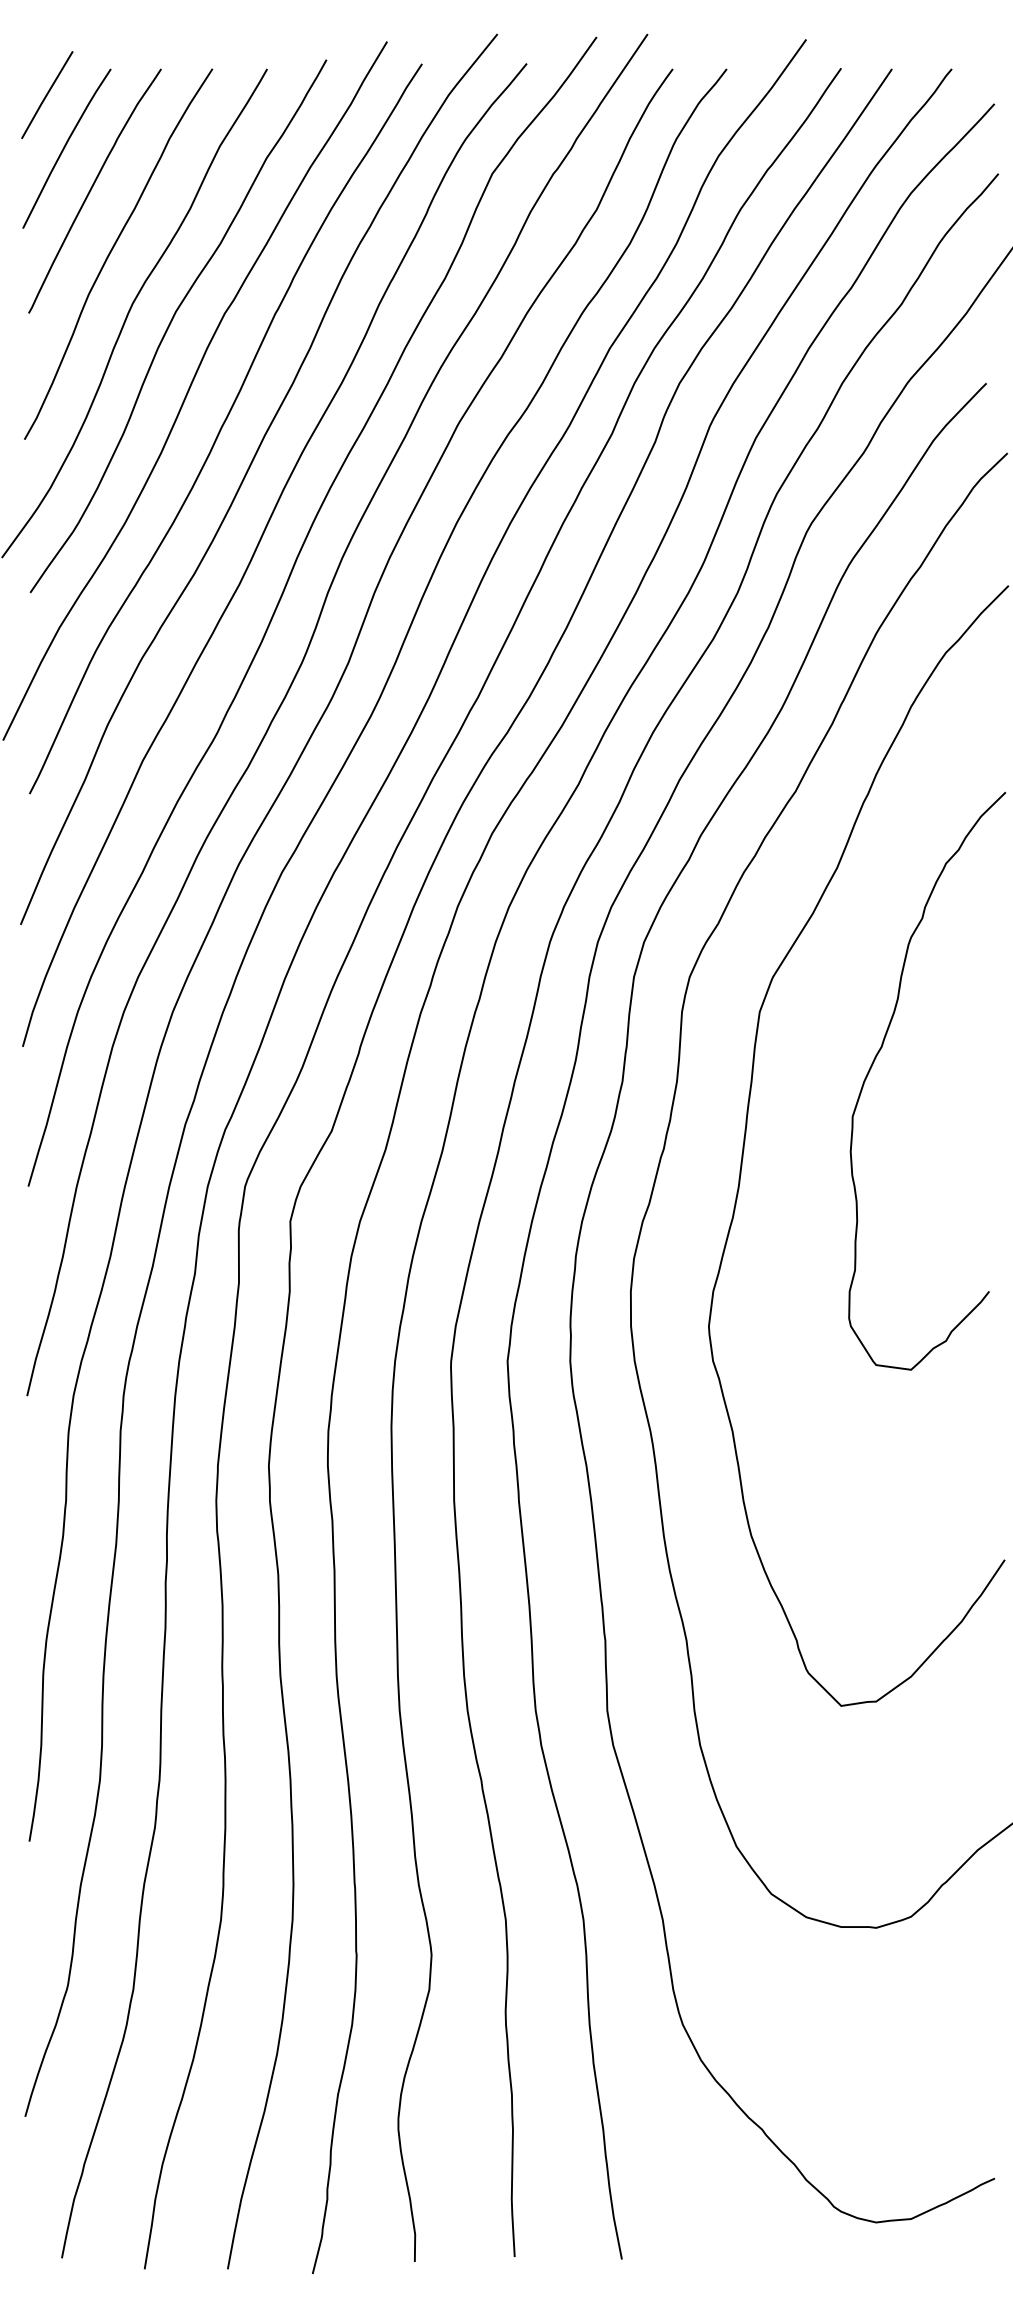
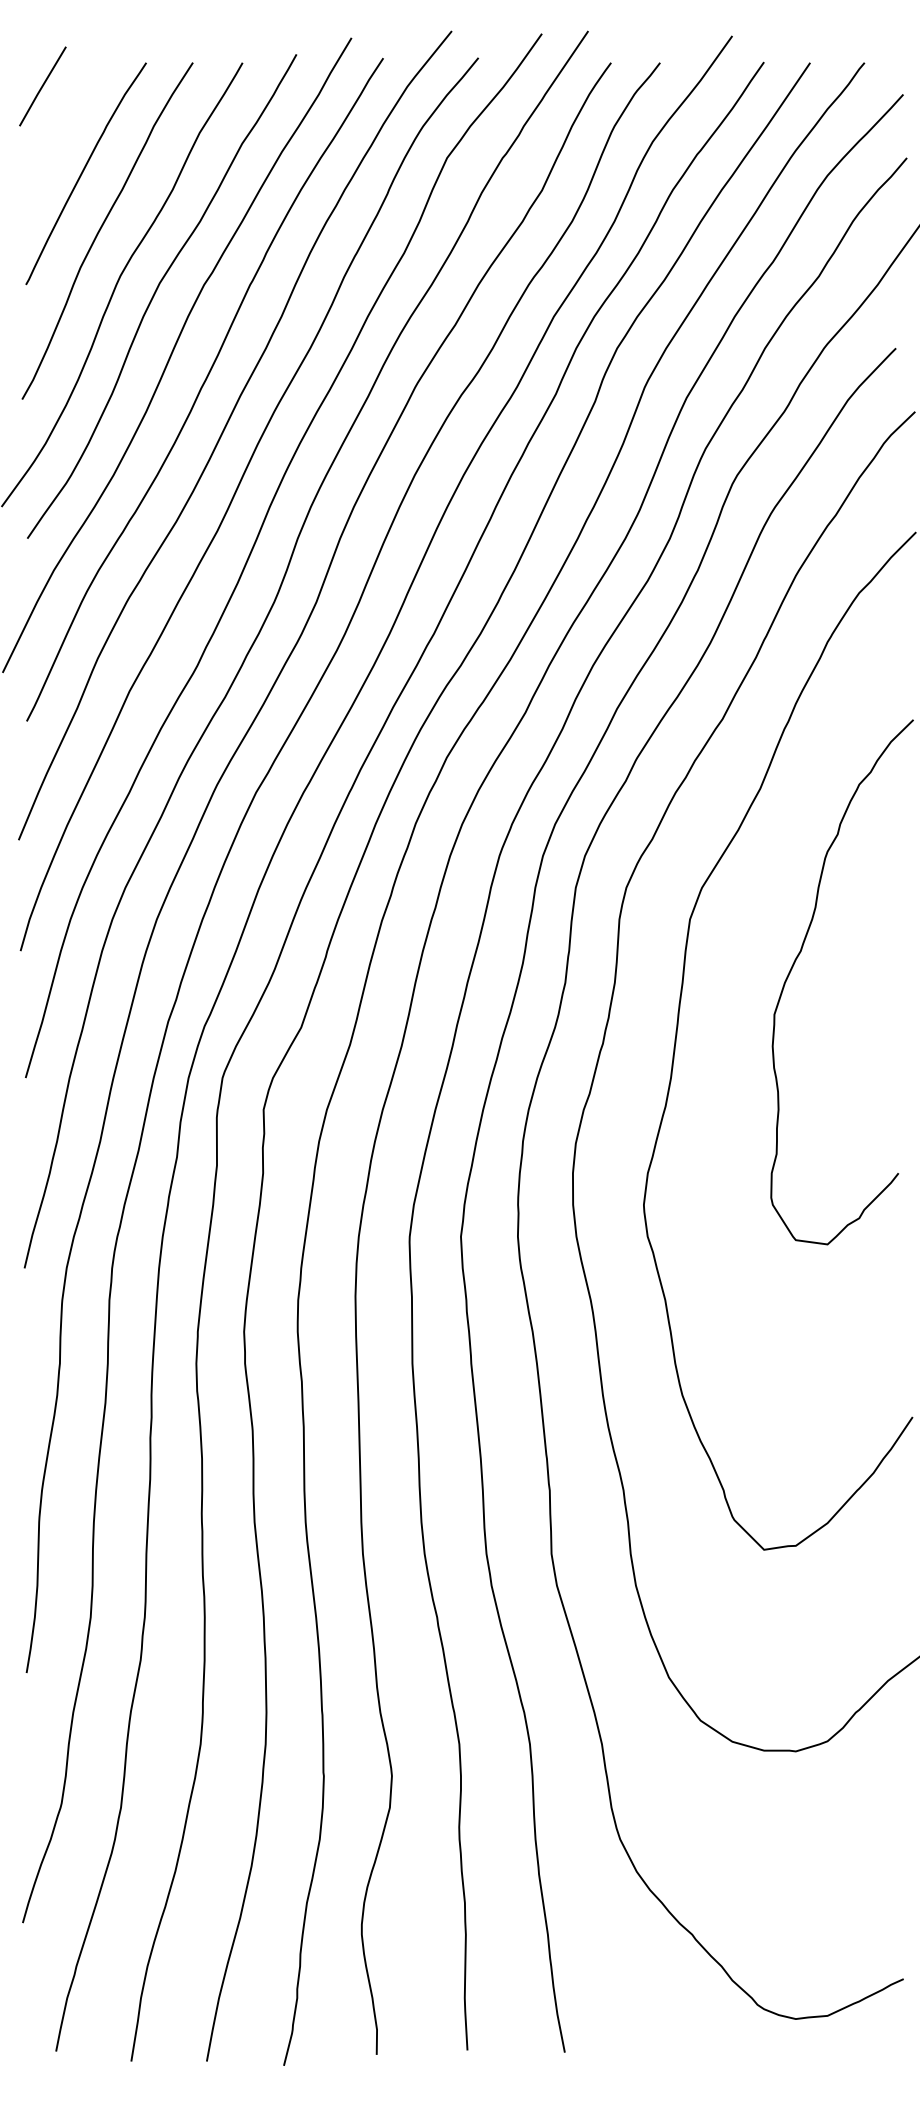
curve: (65, 147) -> (59, 134), removed

